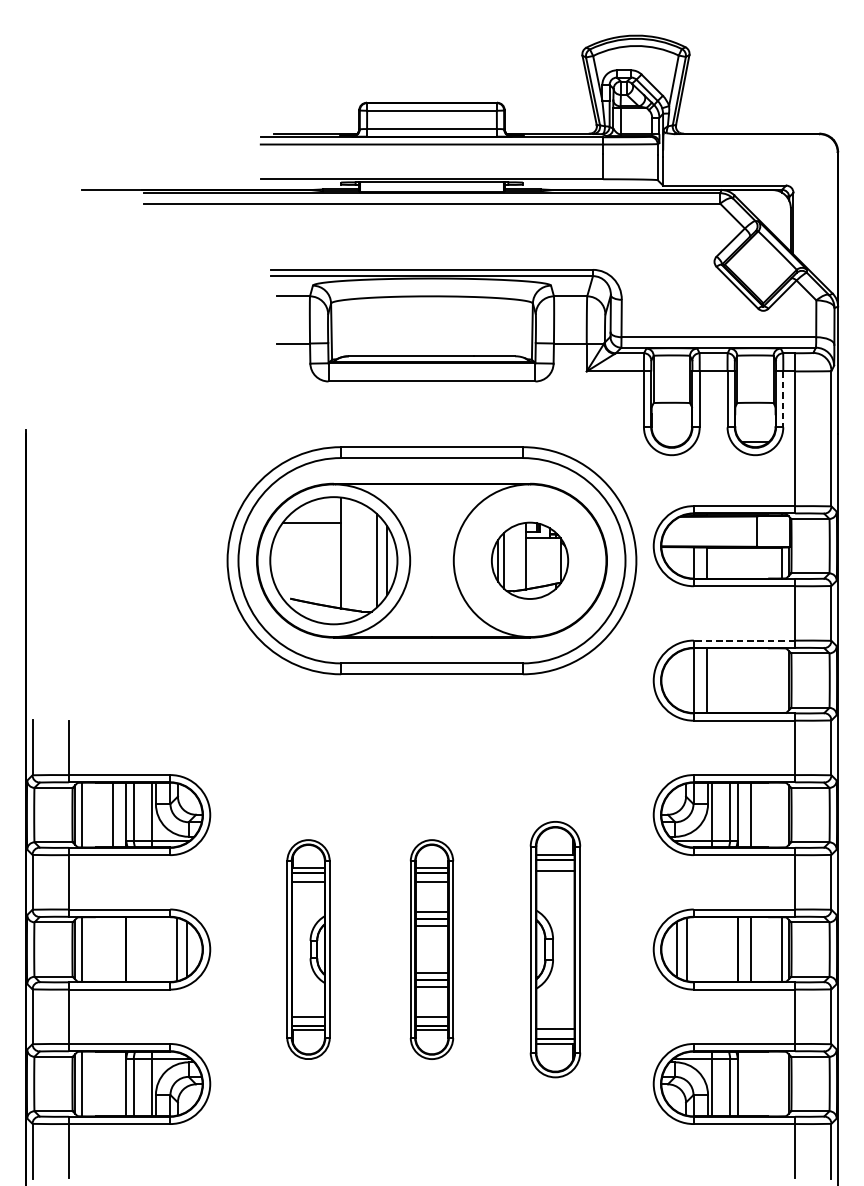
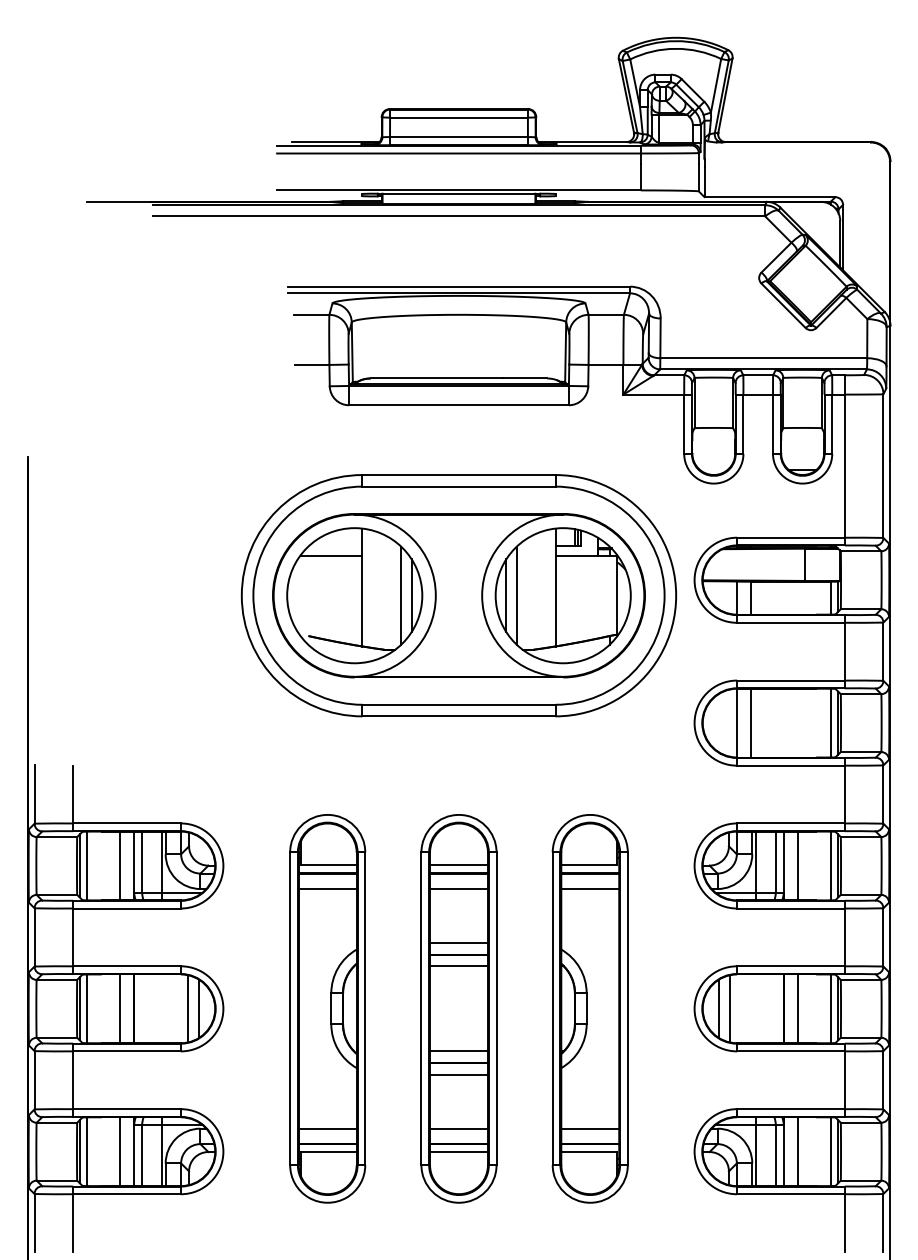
line: (783, 399) -> (832, 424), dashed -> solid
part: (529, 560) -> (562, 595), size x1.67
line: (744, 640) -> (790, 680), dashed -> solid
line: (781, 680) -> (830, 722), added
line: (781, 814) -> (830, 865), added
line: (113, 949) -> (120, 1008), added
part: (308, 949) -> (327, 1008), size x1.67
part: (431, 949) -> (458, 1008), size x1.67
part: (554, 949) -> (589, 1008), size x1.43
line: (113, 1083) -> (120, 1151), added
line: (750, 1083) -> (797, 1151), added
line: (781, 1083) -> (830, 1151), added

